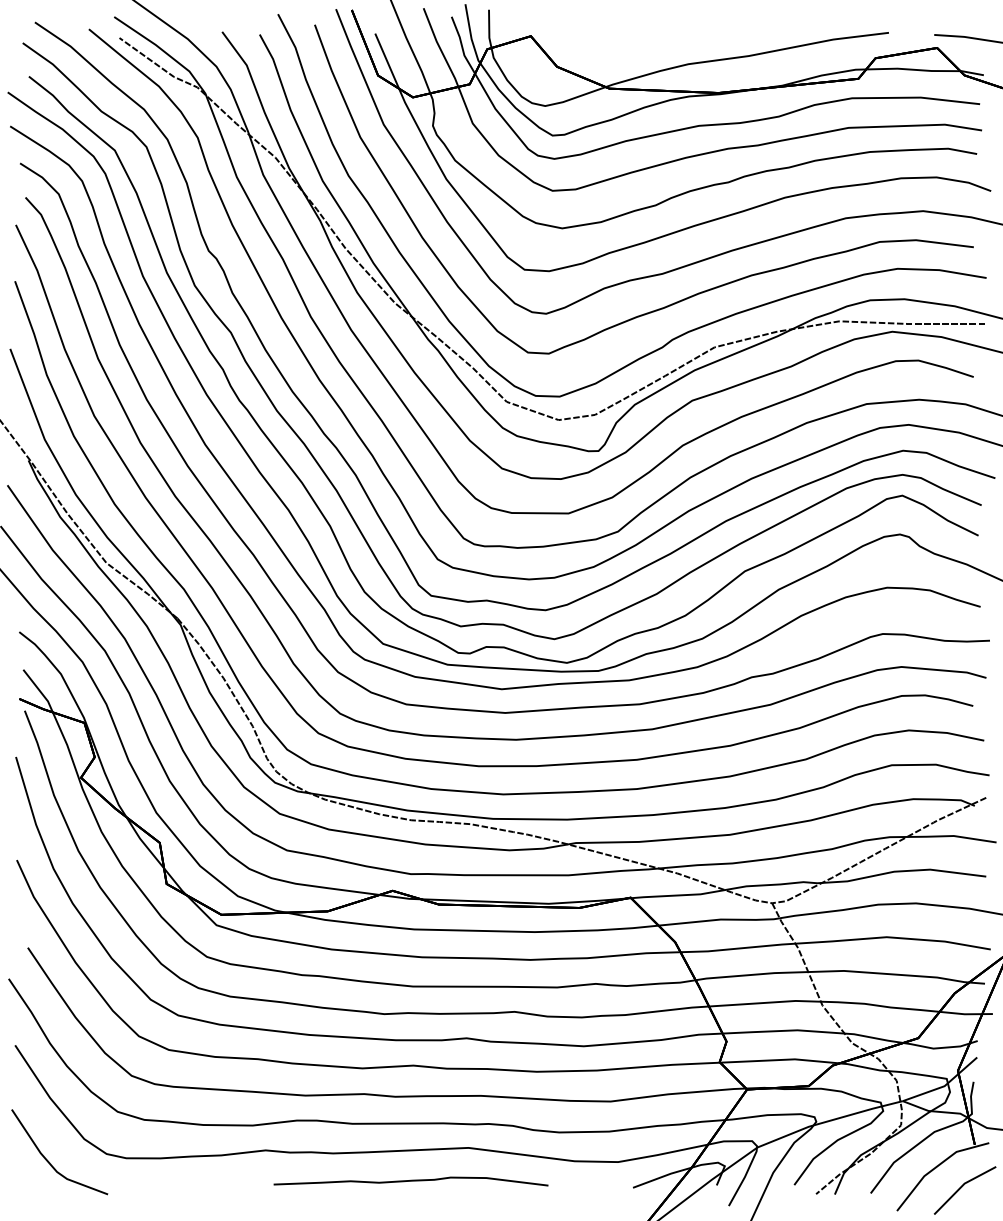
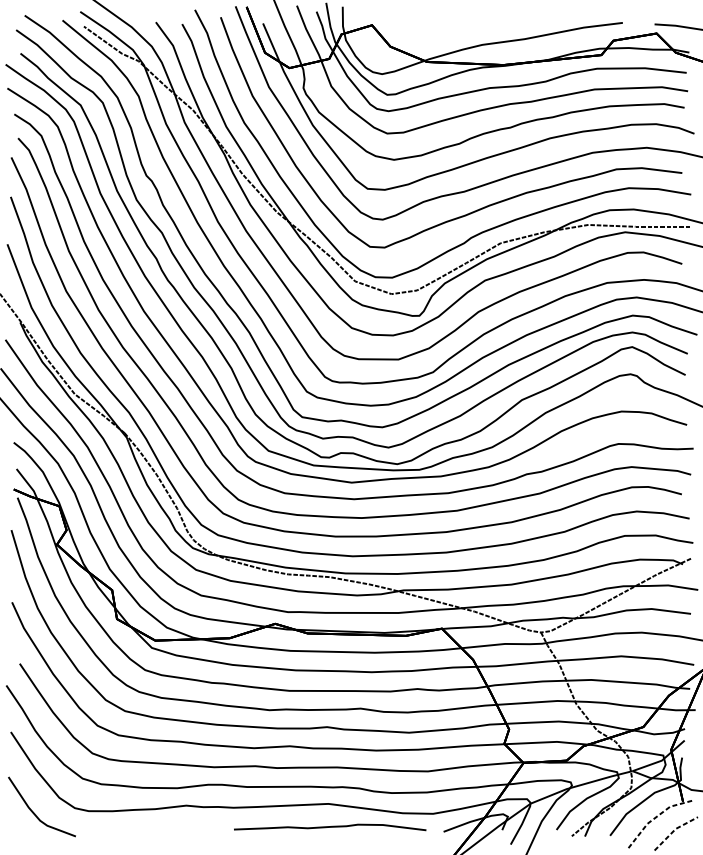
line: (936, 1167) -> (656, 817), solid -> dashed
curve: (410, 1181) -> (329, 827), moved
line: (962, 1185) -> (674, 830), solid -> dashed

